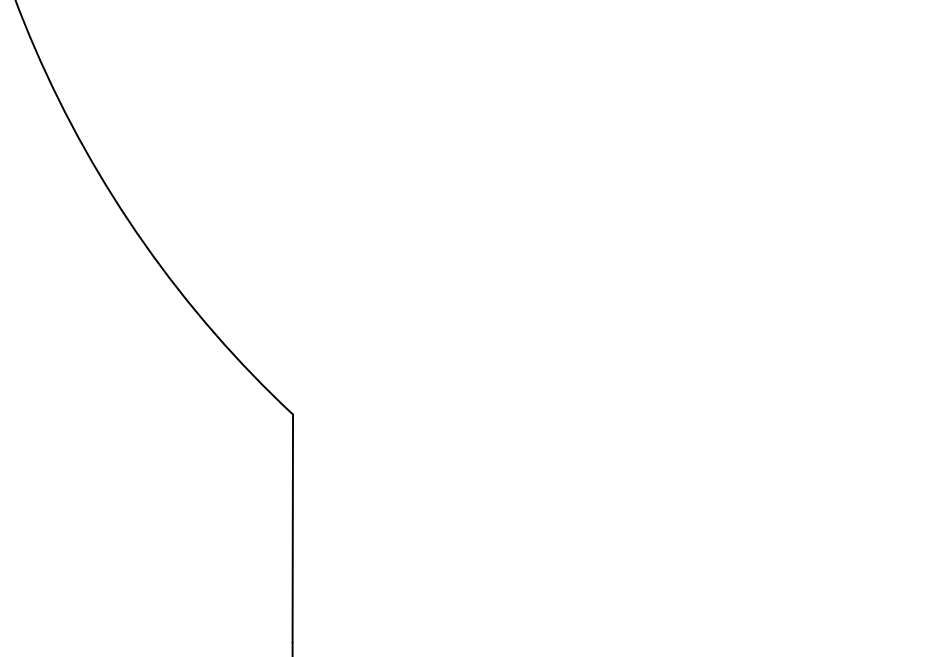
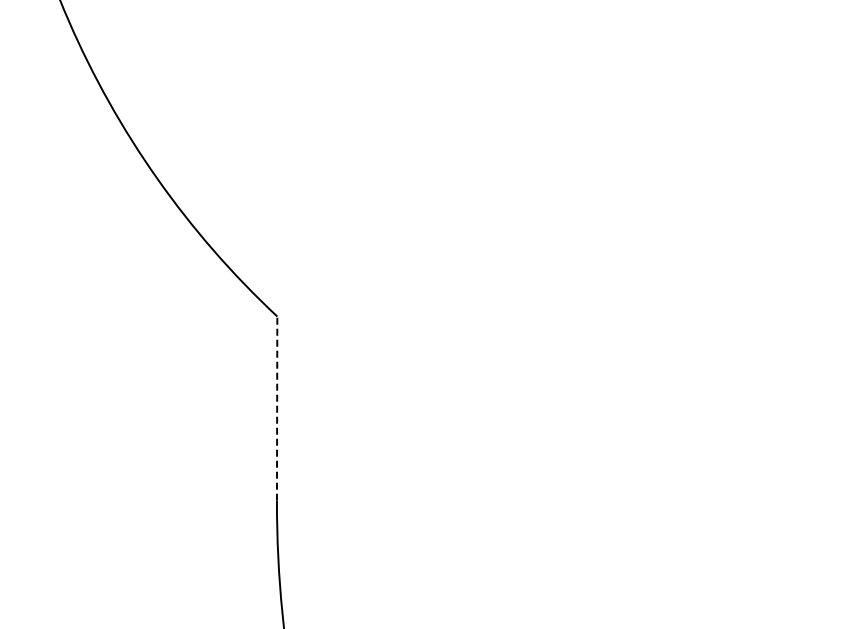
line: (293, 528) -> (277, 408), solid -> dashed

